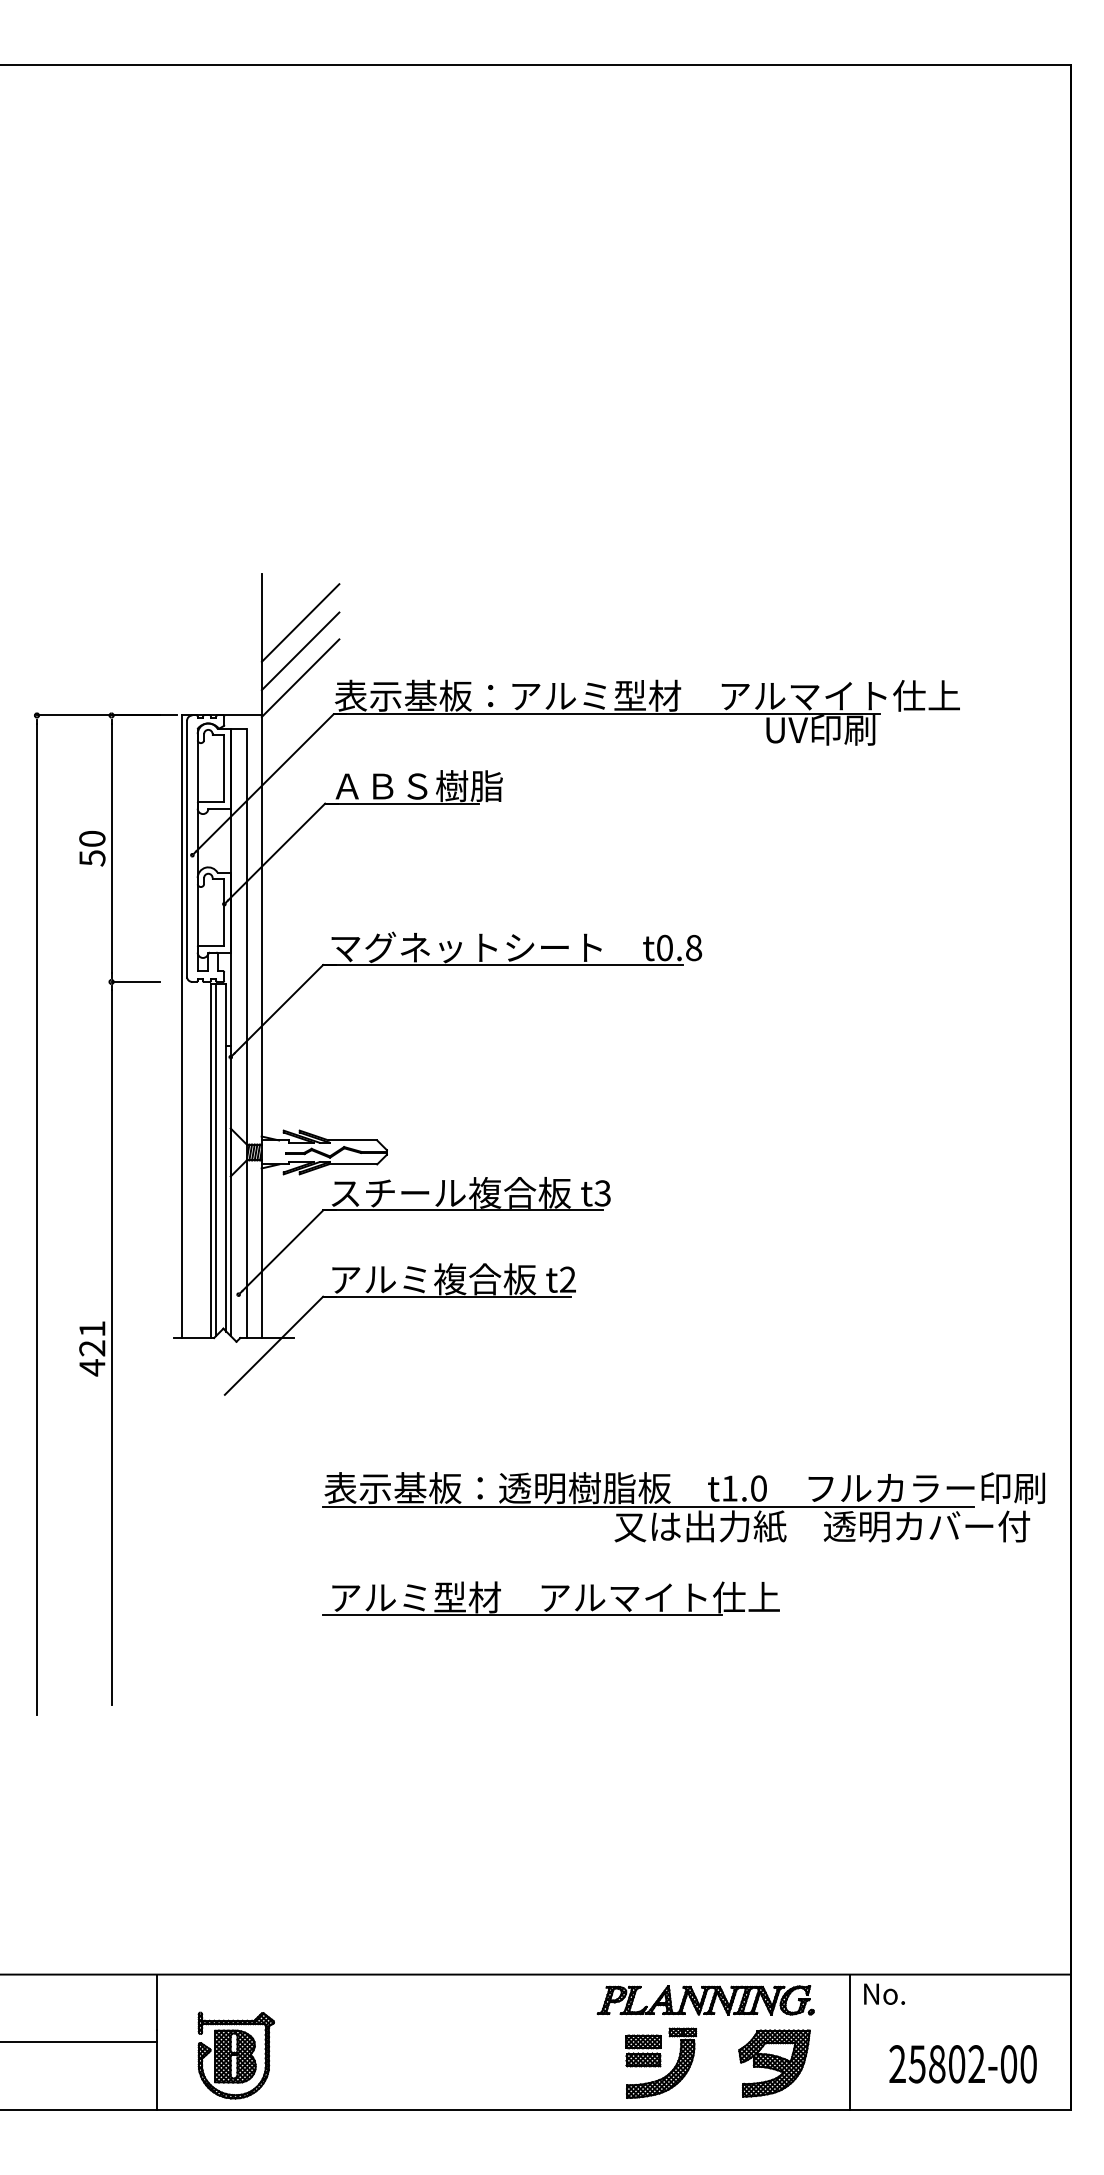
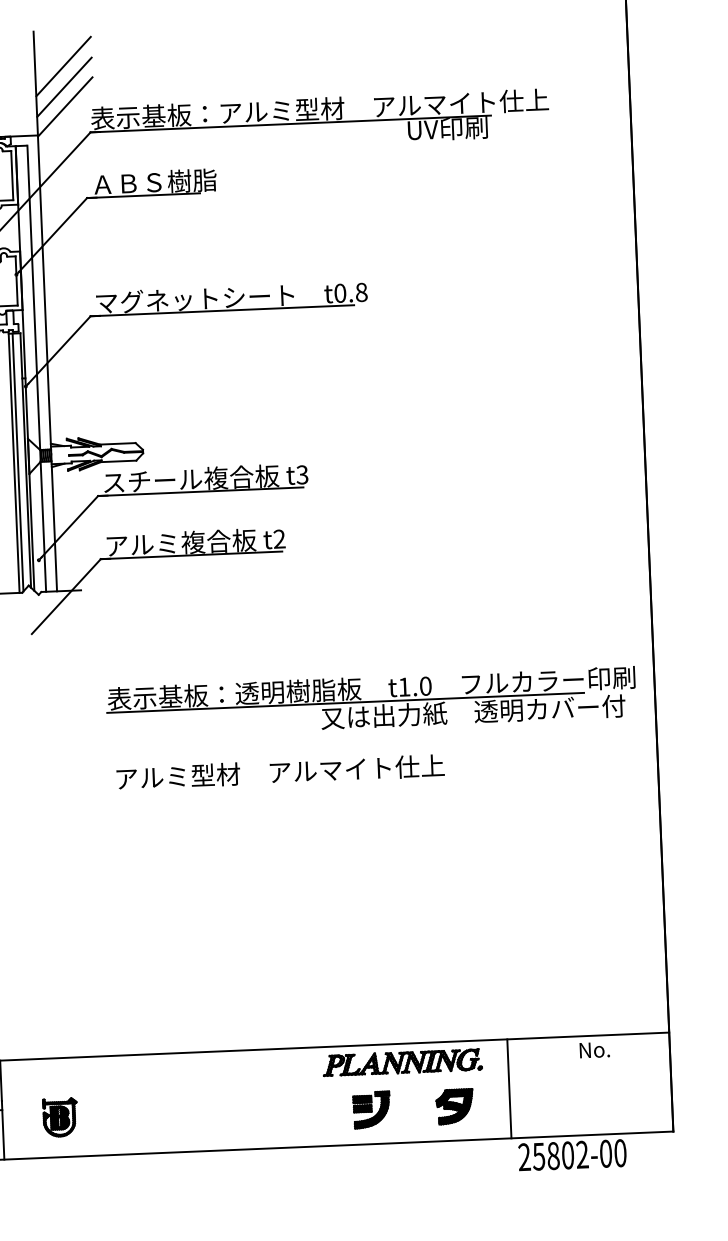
line: (522, 1614) -> (256, 785), removed
text: (884, 1993) -> (594, 1049), moved
part: (235, 2055) -> (59, 1117), size x0.6
part: (661, 2062) -> (372, 1109), size x0.7
part: (774, 2063) -> (454, 1106), size x0.7
text: (962, 2064) -> (572, 1155), moved

